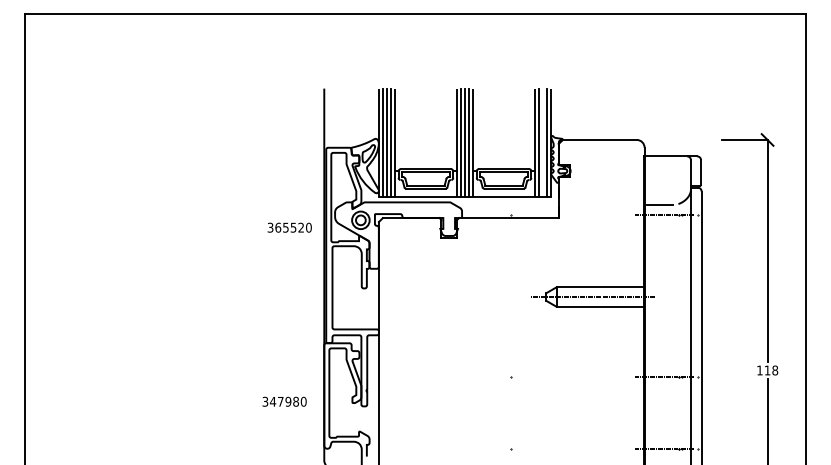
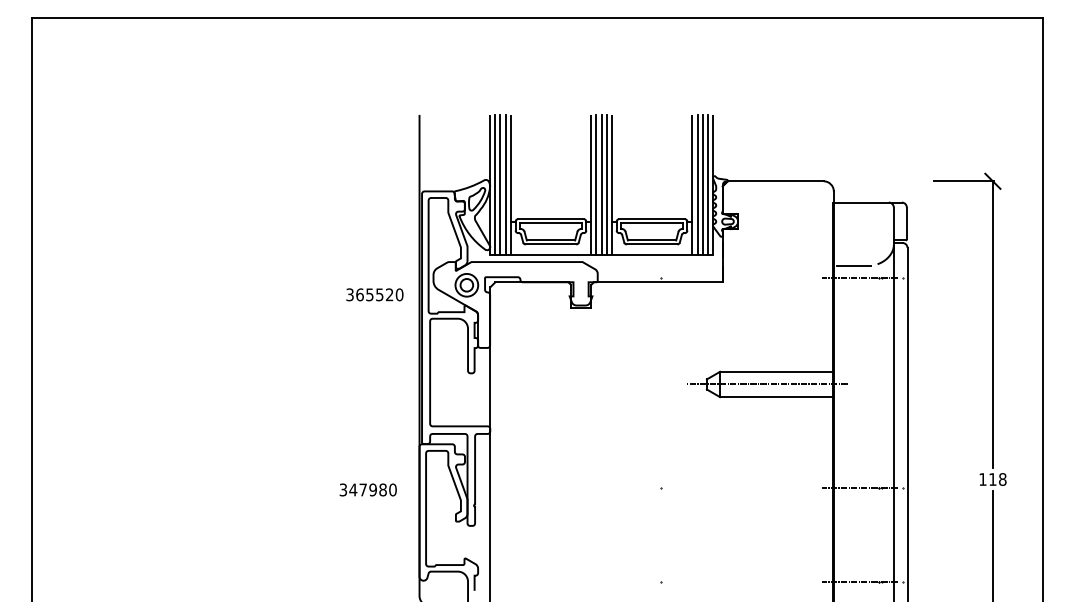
line: (543, 142) -> (702, 184), added
text: (284, 401) -> (367, 489), moved

